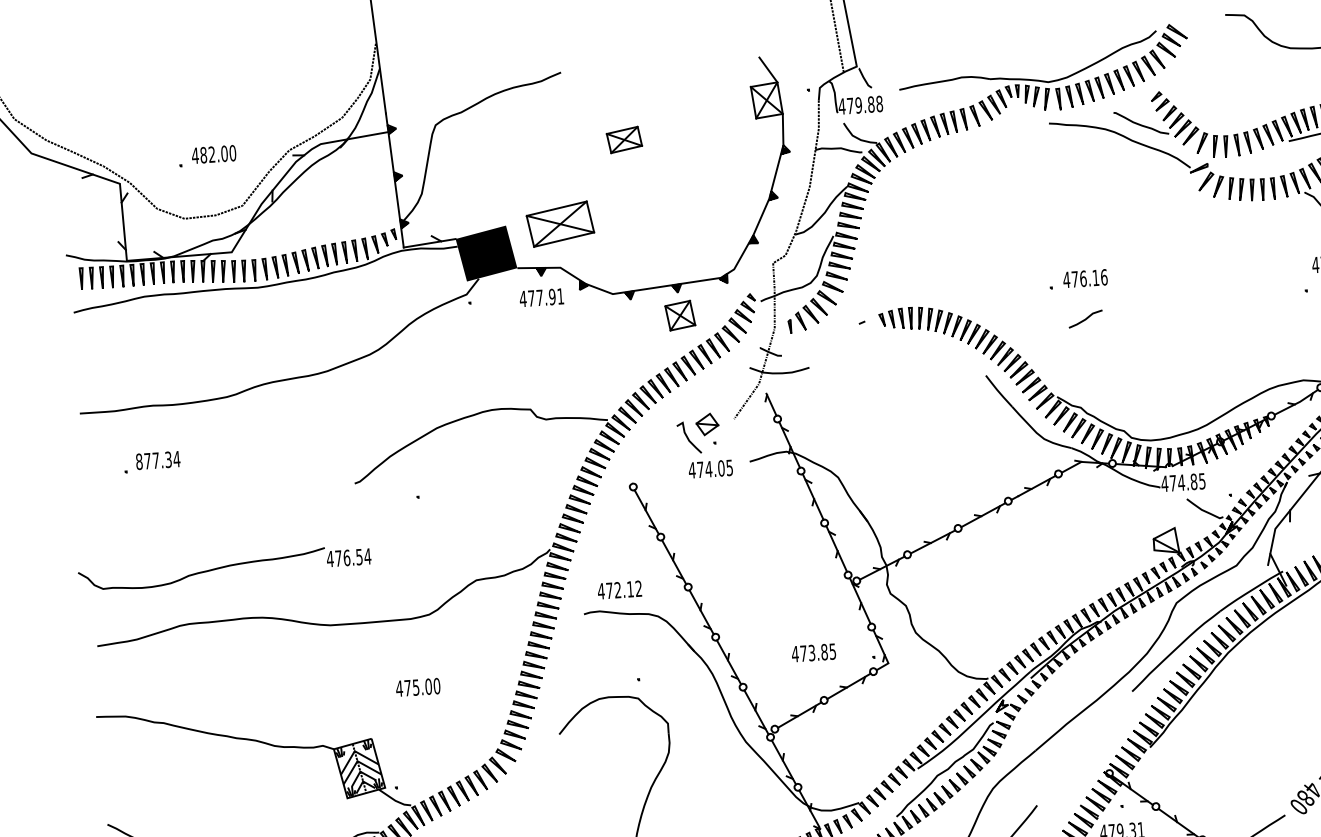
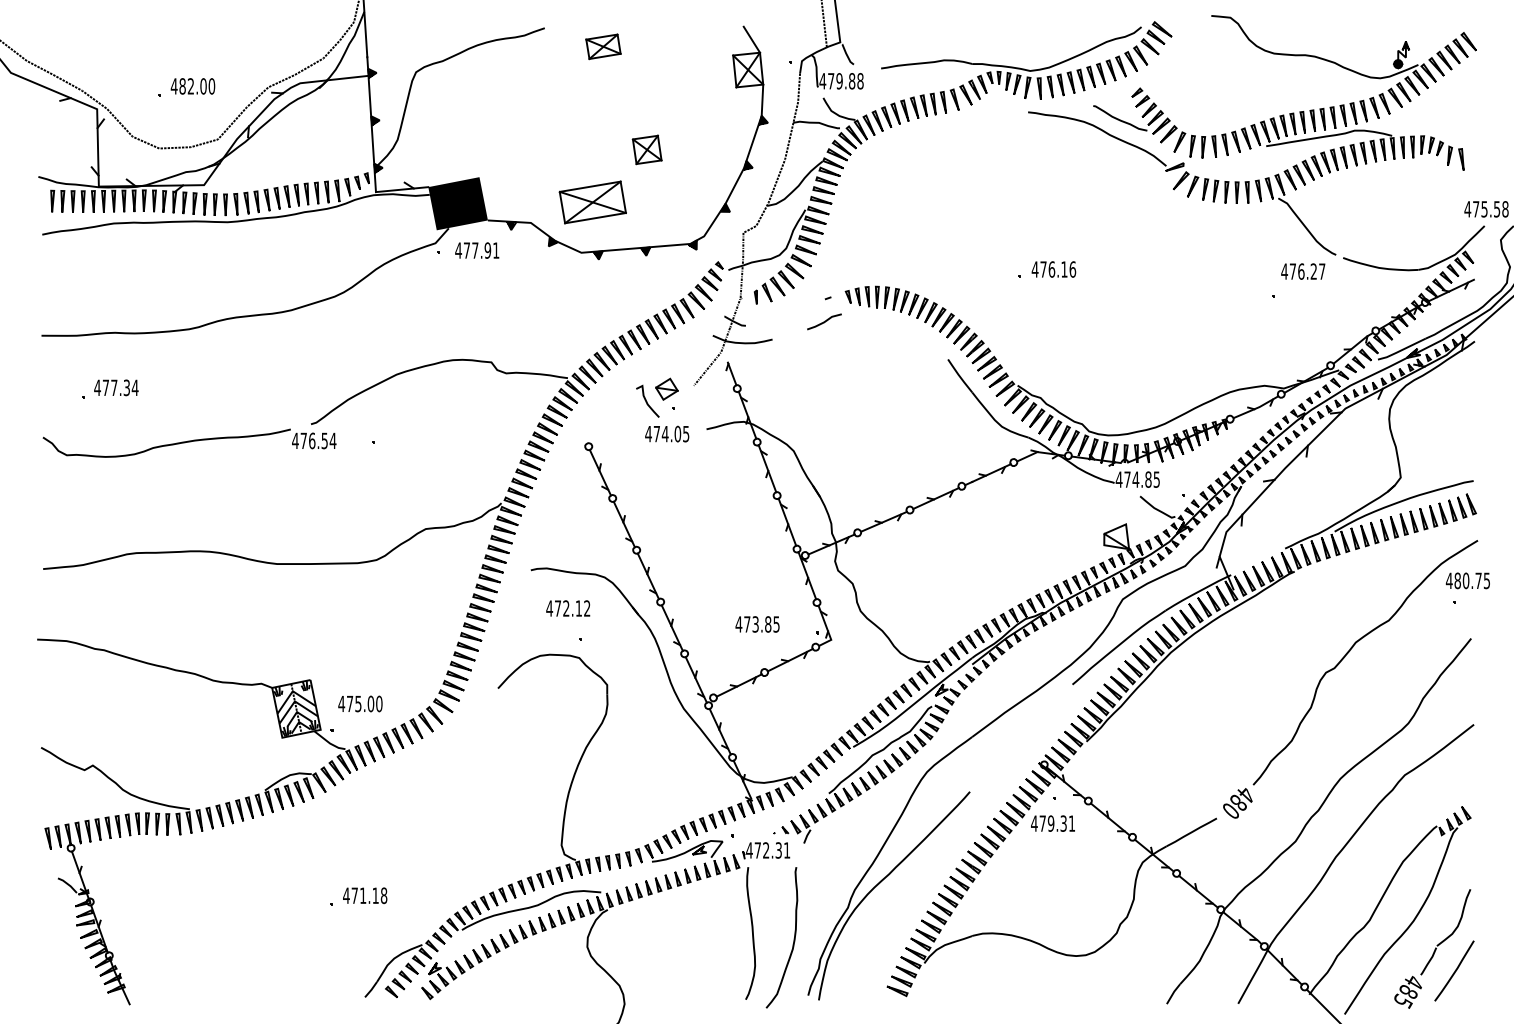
part: (624, 139) -> (603, 46), moved
part: (560, 224) -> (592, 202), moved
text: (542, 297) -> (477, 250), moved
part: (679, 315) -> (646, 149), moved
curve: (1085, 318) -> (824, 321), moved
text: (139, 461) -> (97, 387), 877.34 -> 477.34
part: (224, 567) -> (189, 442), moved
text: (620, 590) -> (568, 608), moved
text: (418, 686) -> (360, 703), moved

